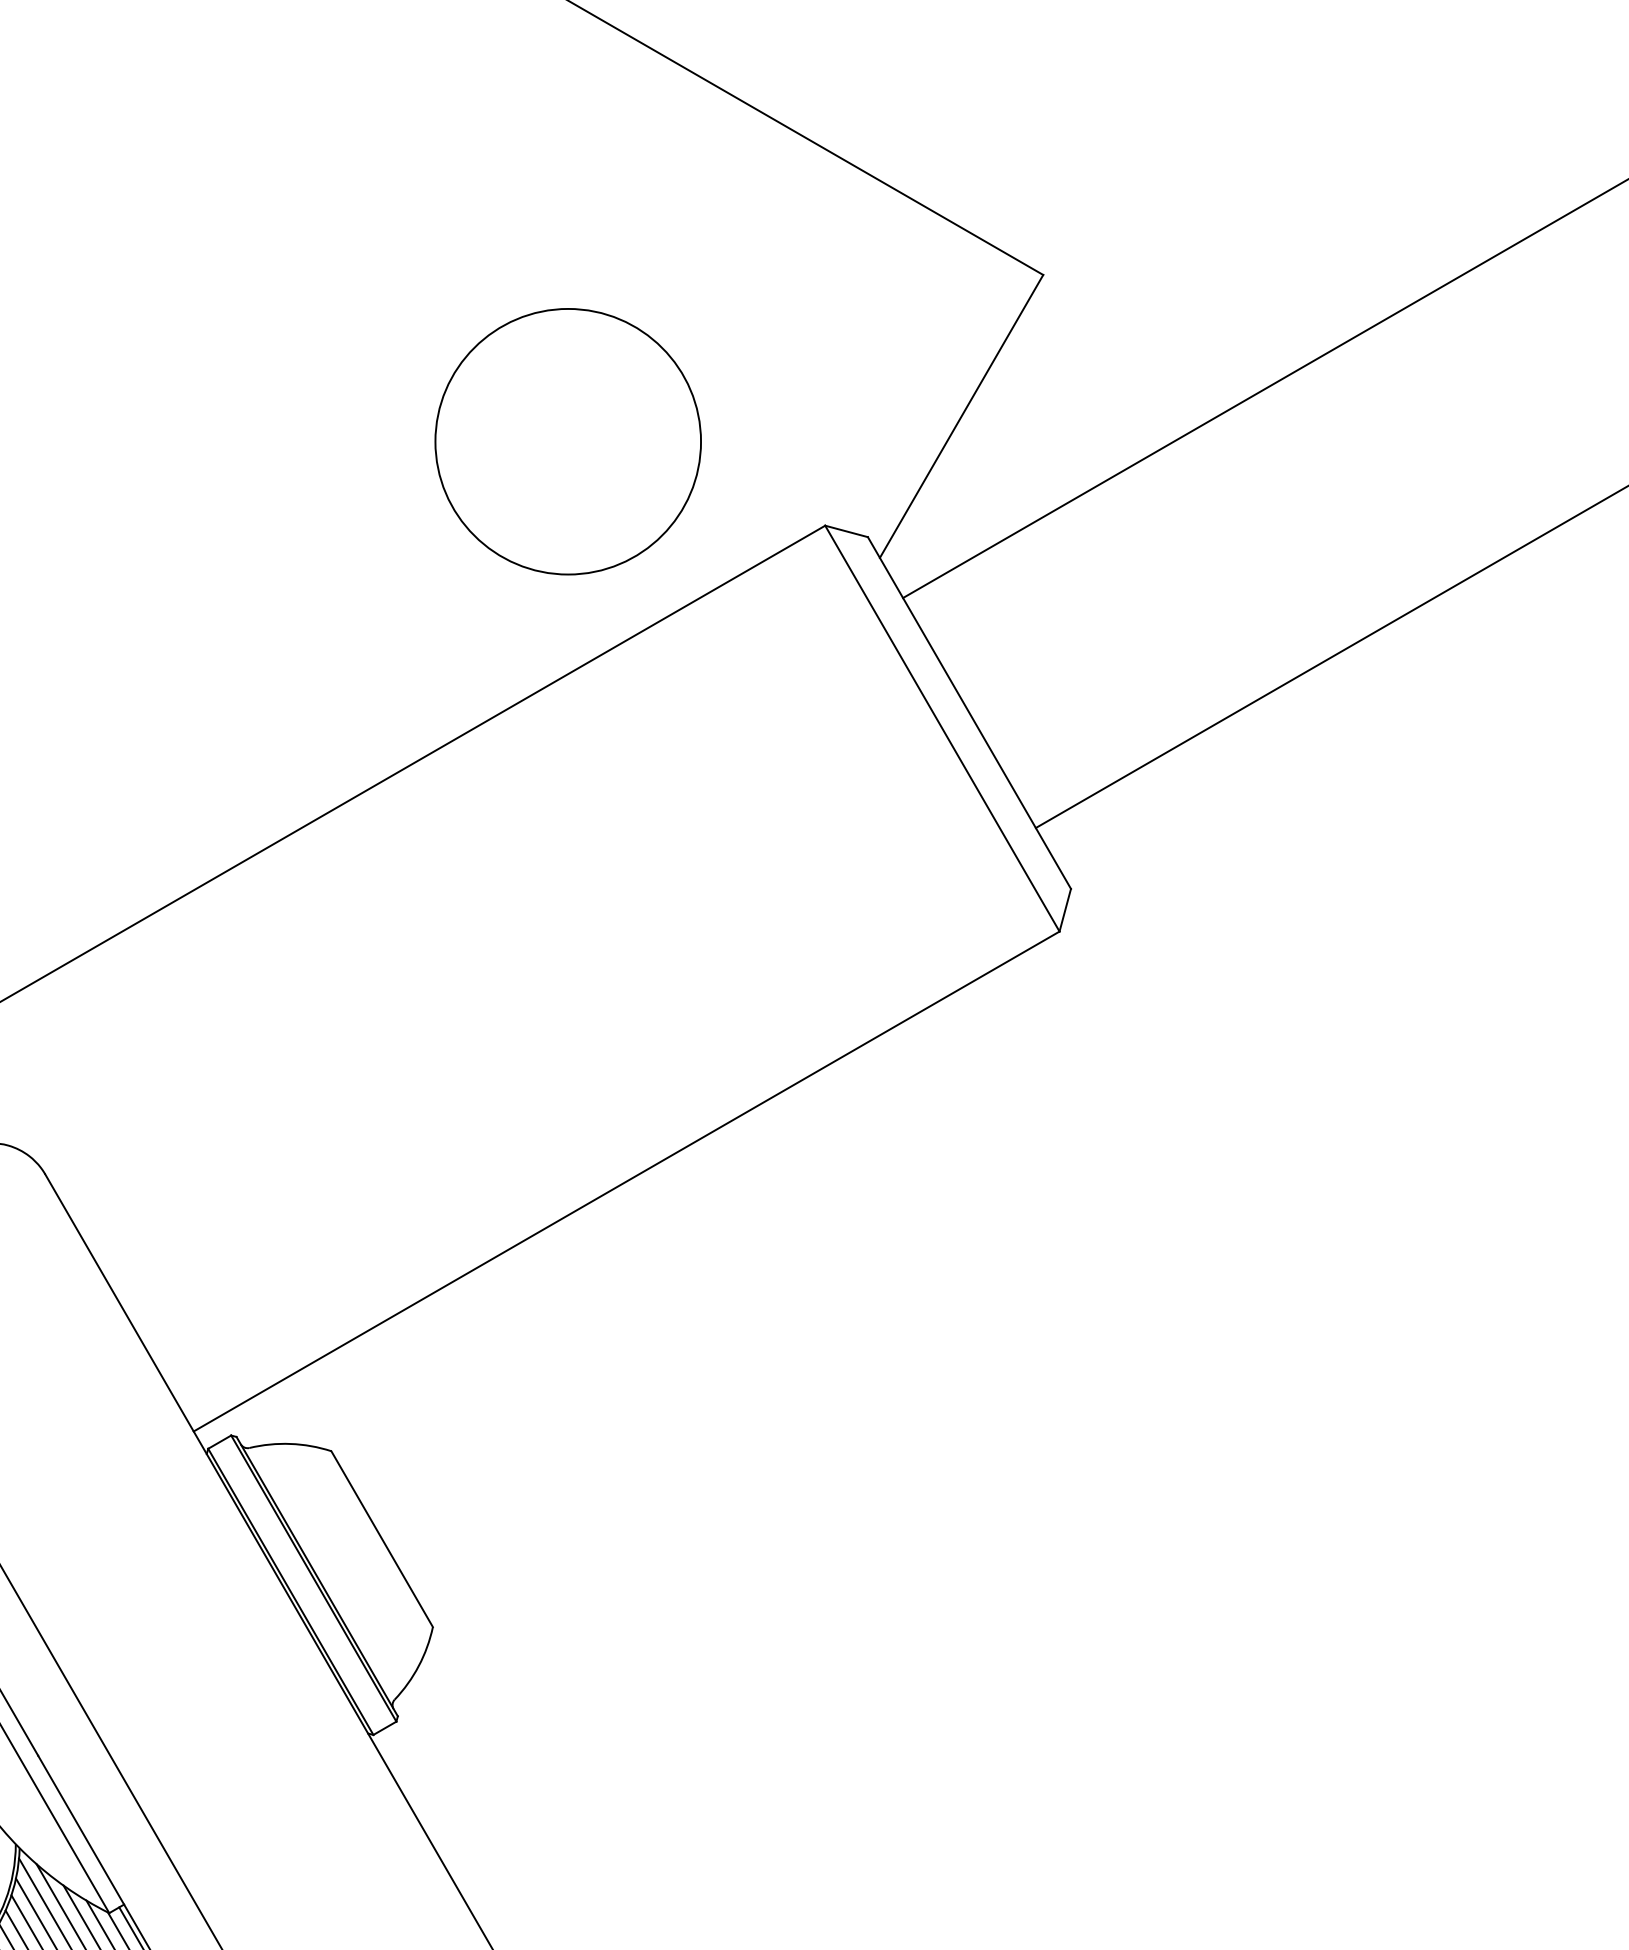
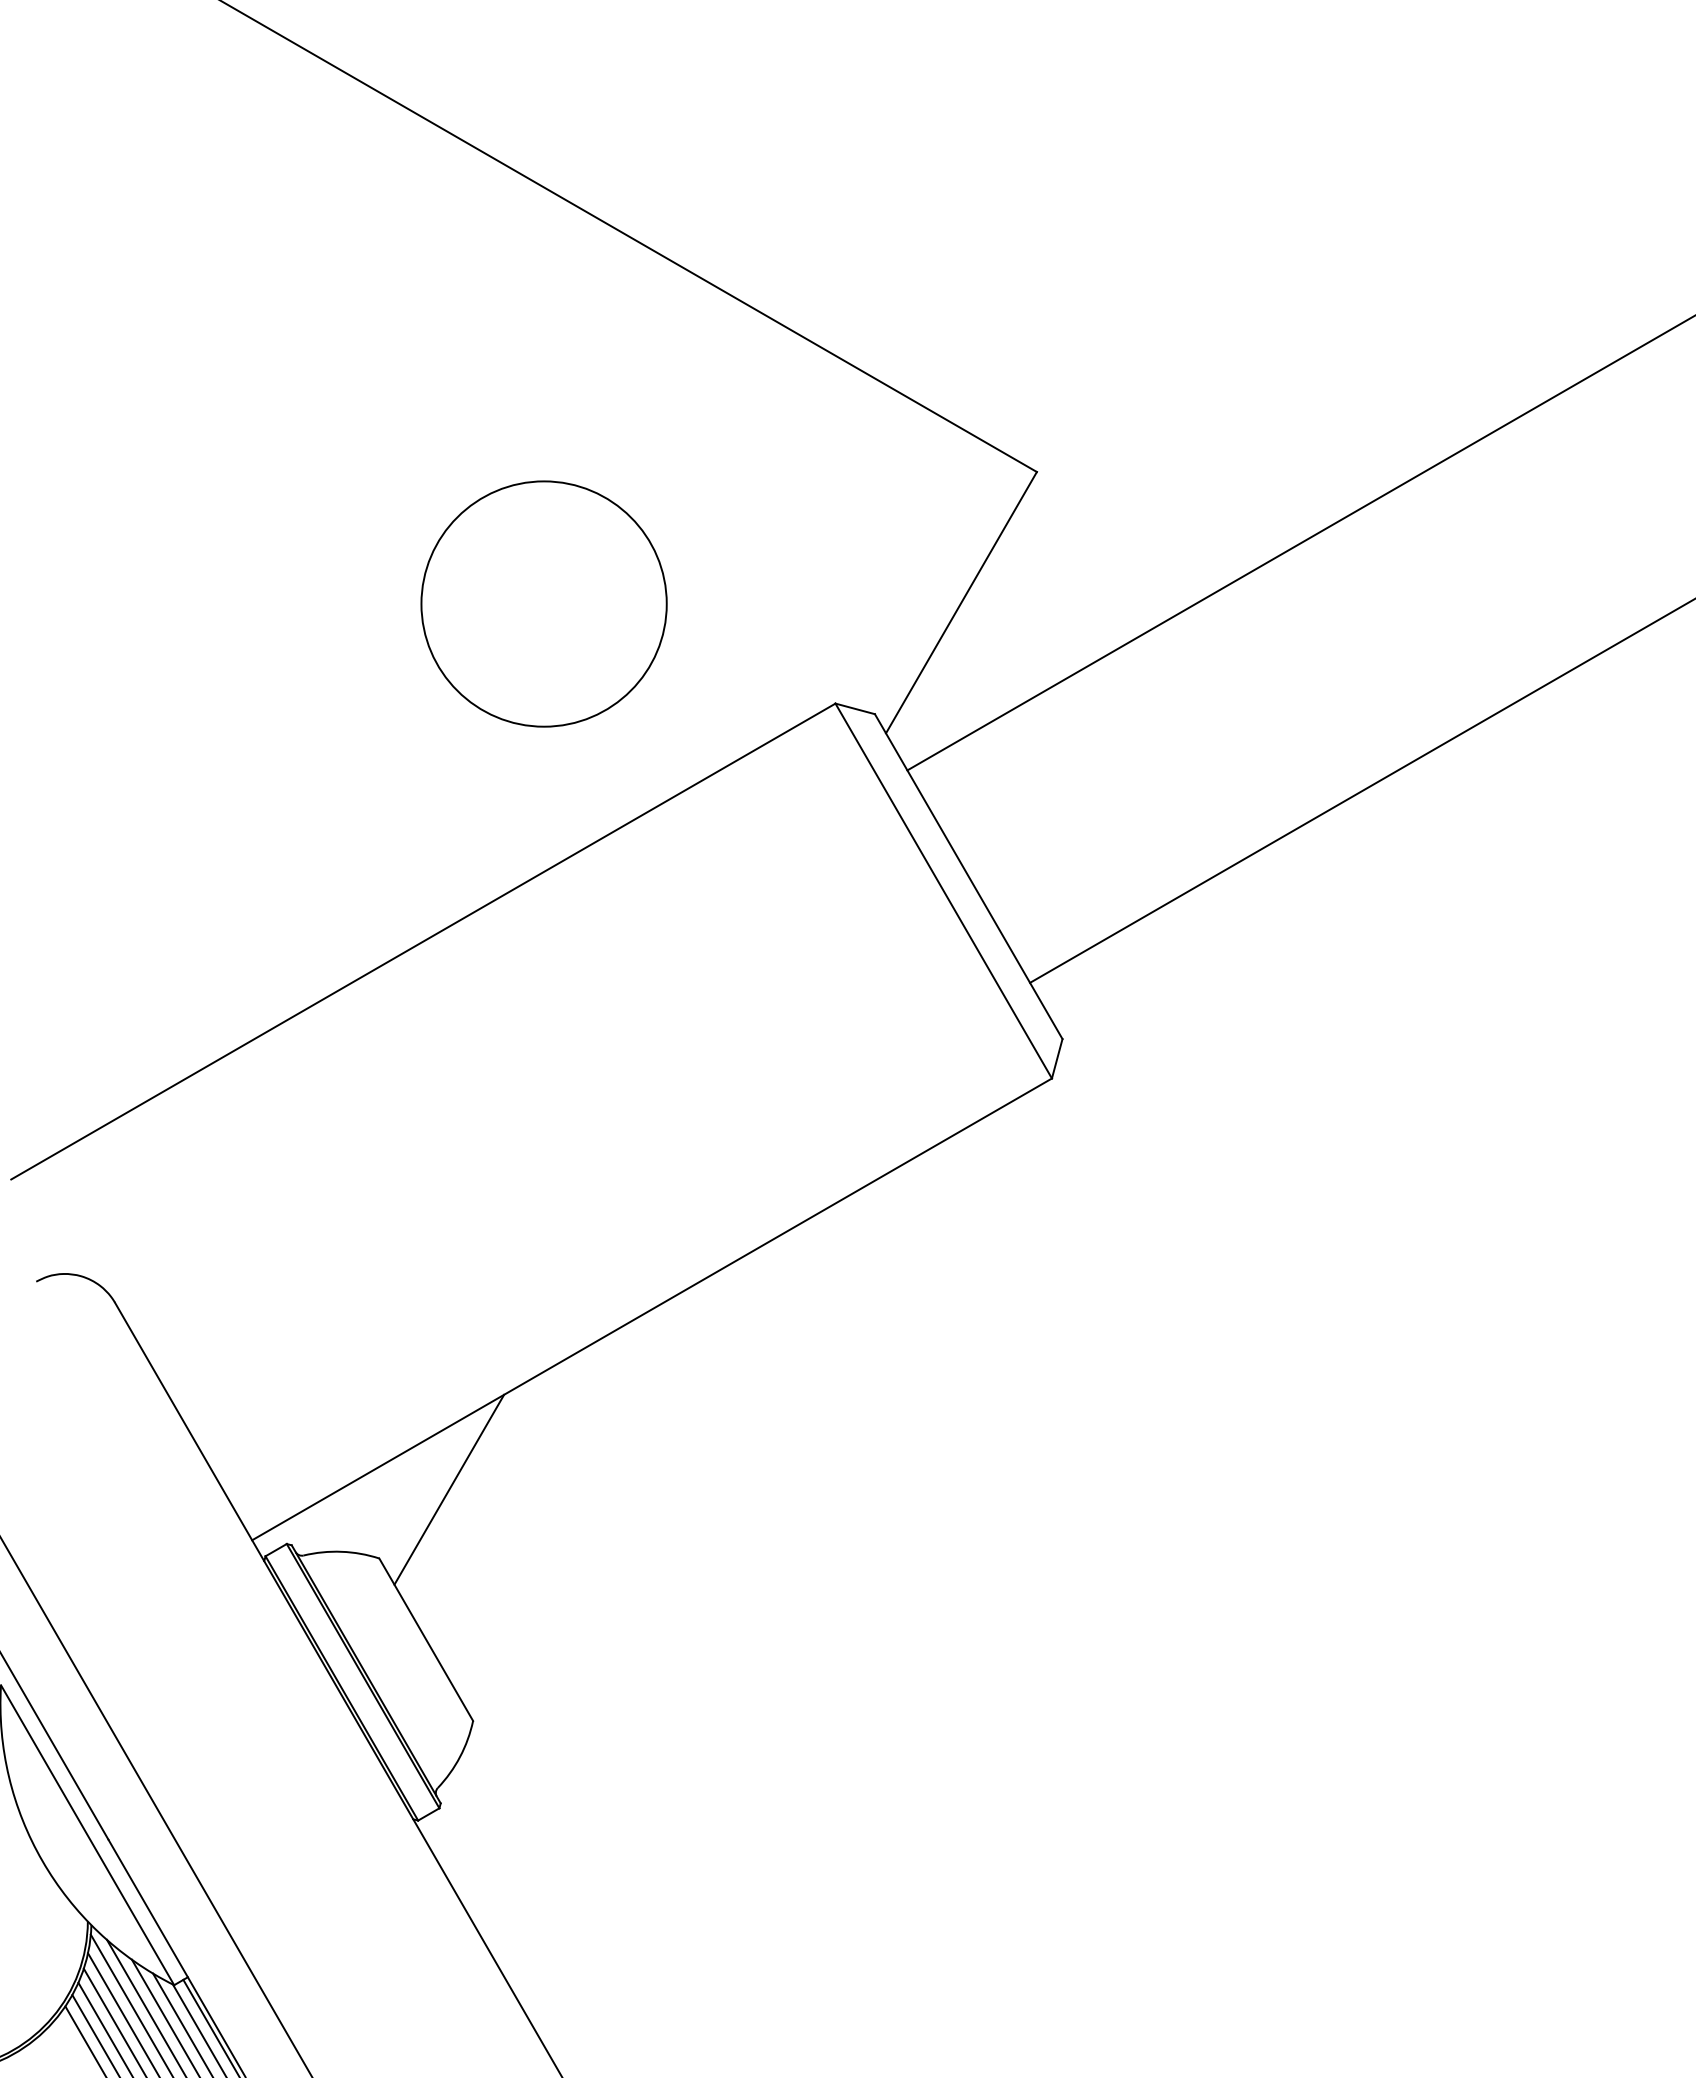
circle: (567, 441) -> (543, 603), moved
line: (407, 1376) -> (449, 1489), added

